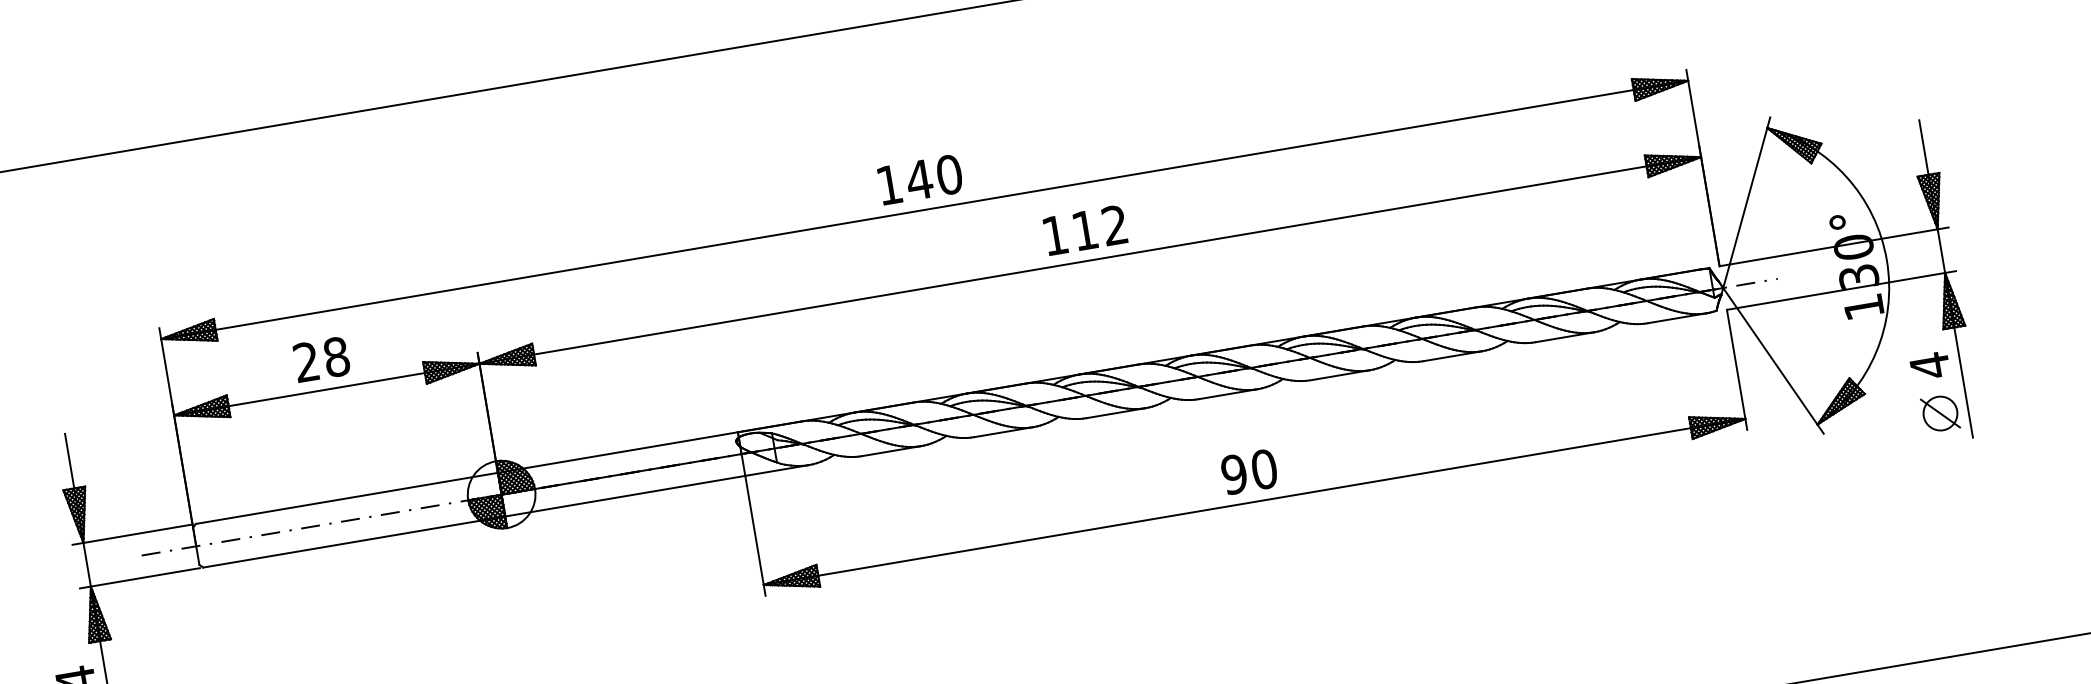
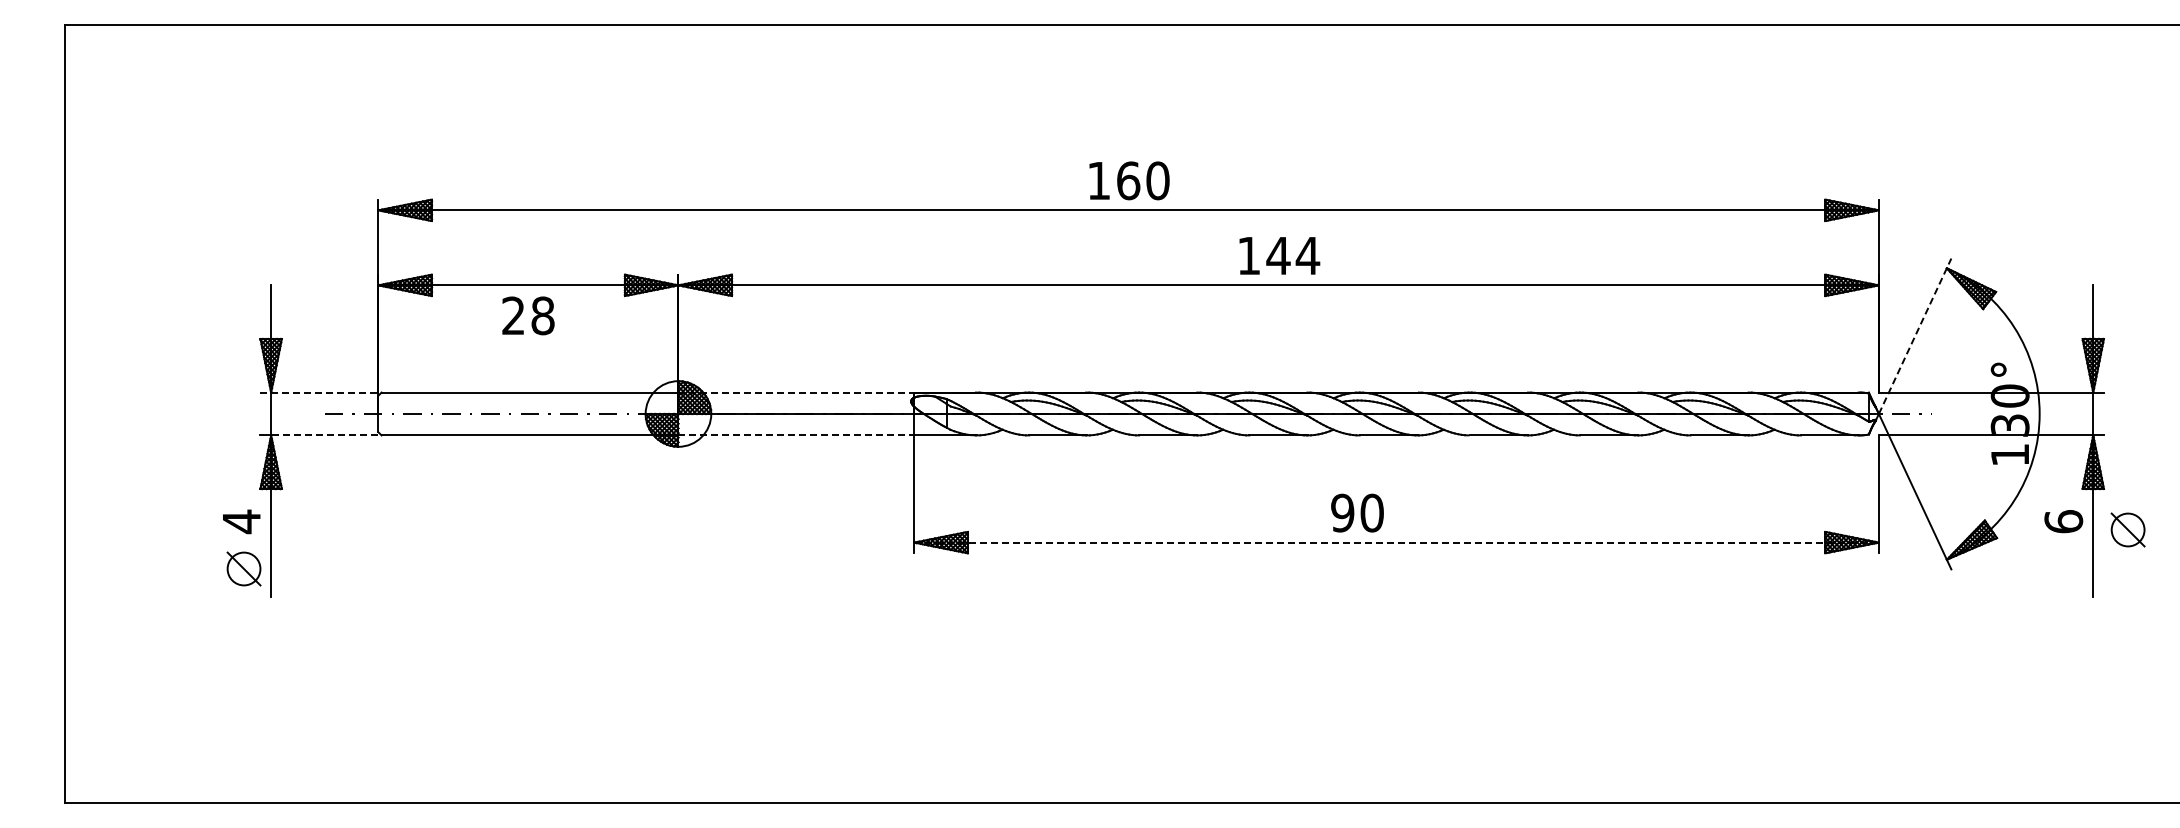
text: (919, 179) -> (1128, 180), 140 -> 160
line: (1747, 202) -> (1915, 336), solid -> dashed
text: (1100, 227) -> (1293, 255), 112 -> 144
text: (321, 359) -> (528, 315), moved
text: (1929, 365) -> (2063, 521), 4 -> 6
part: (1939, 413) -> (2127, 529), moved
line: (618, 452) -> (796, 392), solid -> dashed
text: (1249, 471) -> (1357, 512), moved
line: (625, 496) -> (796, 435), solid -> dashed
line: (1255, 501) -> (1397, 542), solid -> dashed
line: (132, 534) -> (319, 392), solid -> dashed
line: (145, 577) -> (324, 435), solid -> dashed

